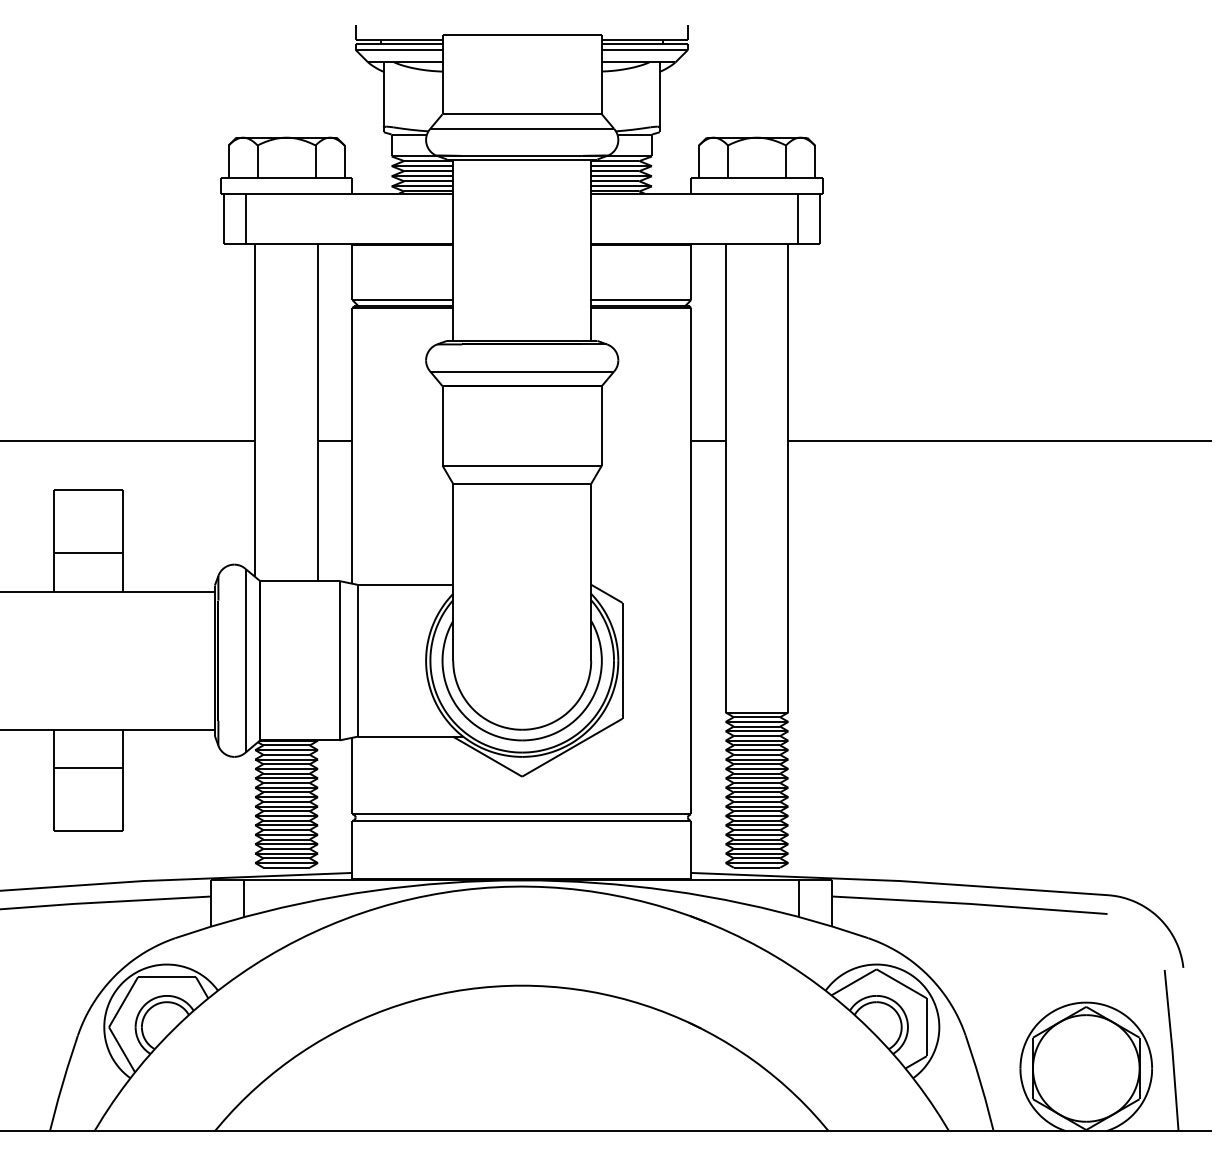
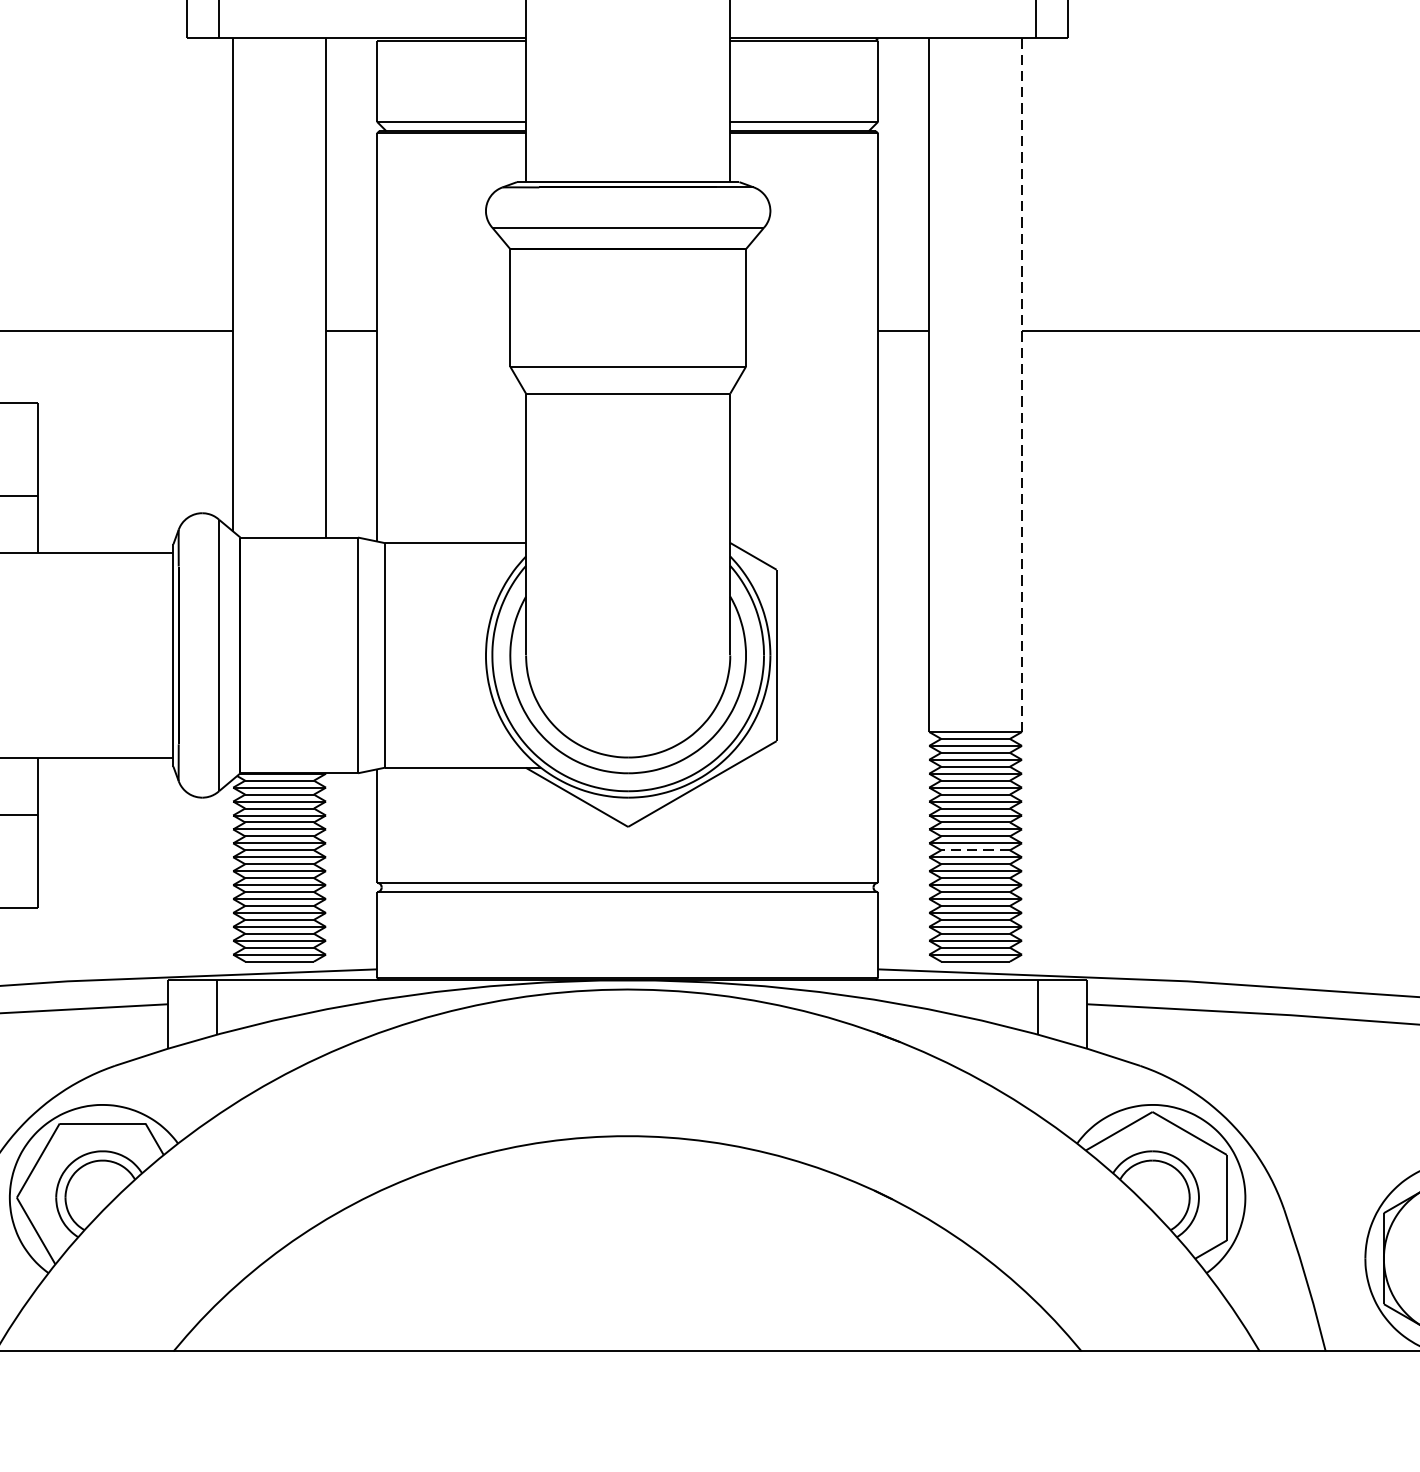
line: (788, 478) -> (1022, 385), solid -> dashed
line: (756, 792) -> (974, 850), solid -> dashed

